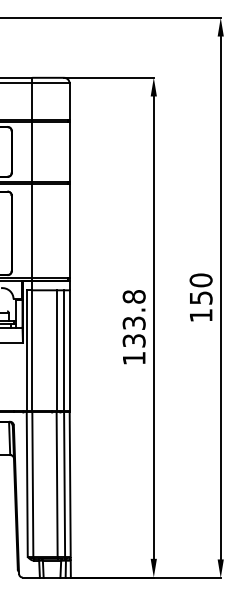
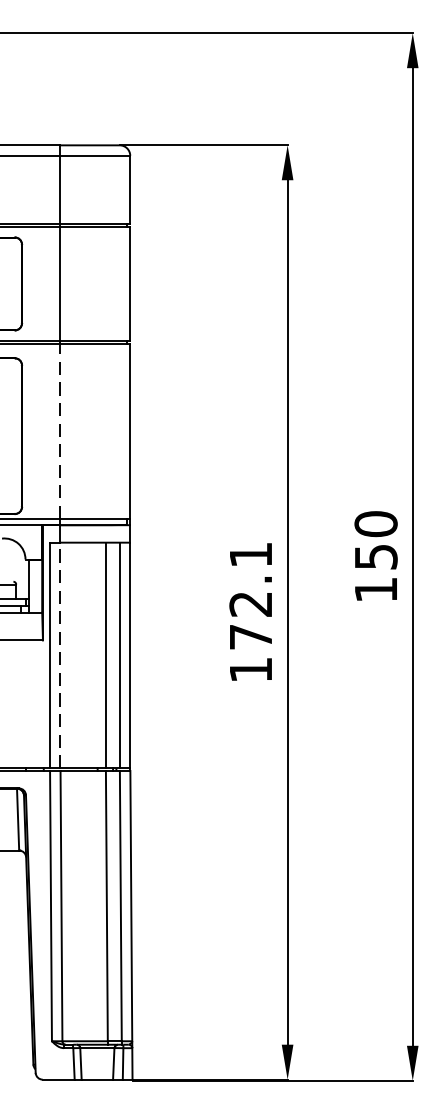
line: (32, 230) -> (60, 430), solid -> dashed
text: (133, 318) -> (249, 595), 133.8 -> 172.1
line: (32, 350) -> (60, 655), solid -> dashed

